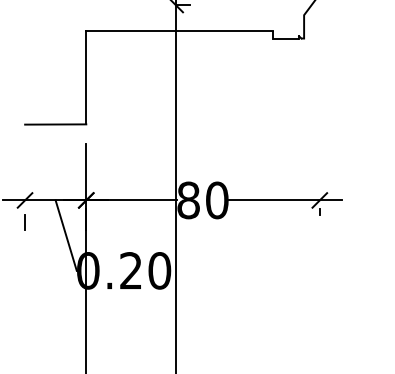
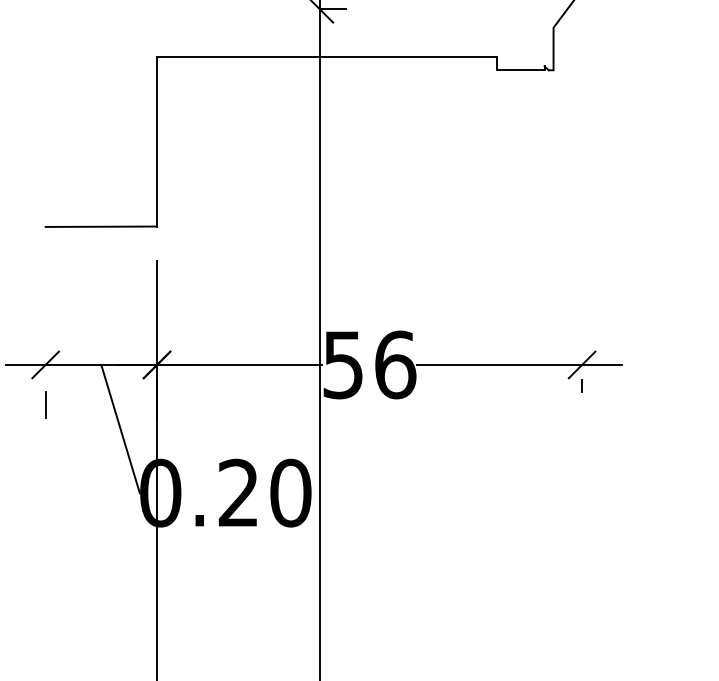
text: (202, 200) -> (368, 365), 80 -> 56

